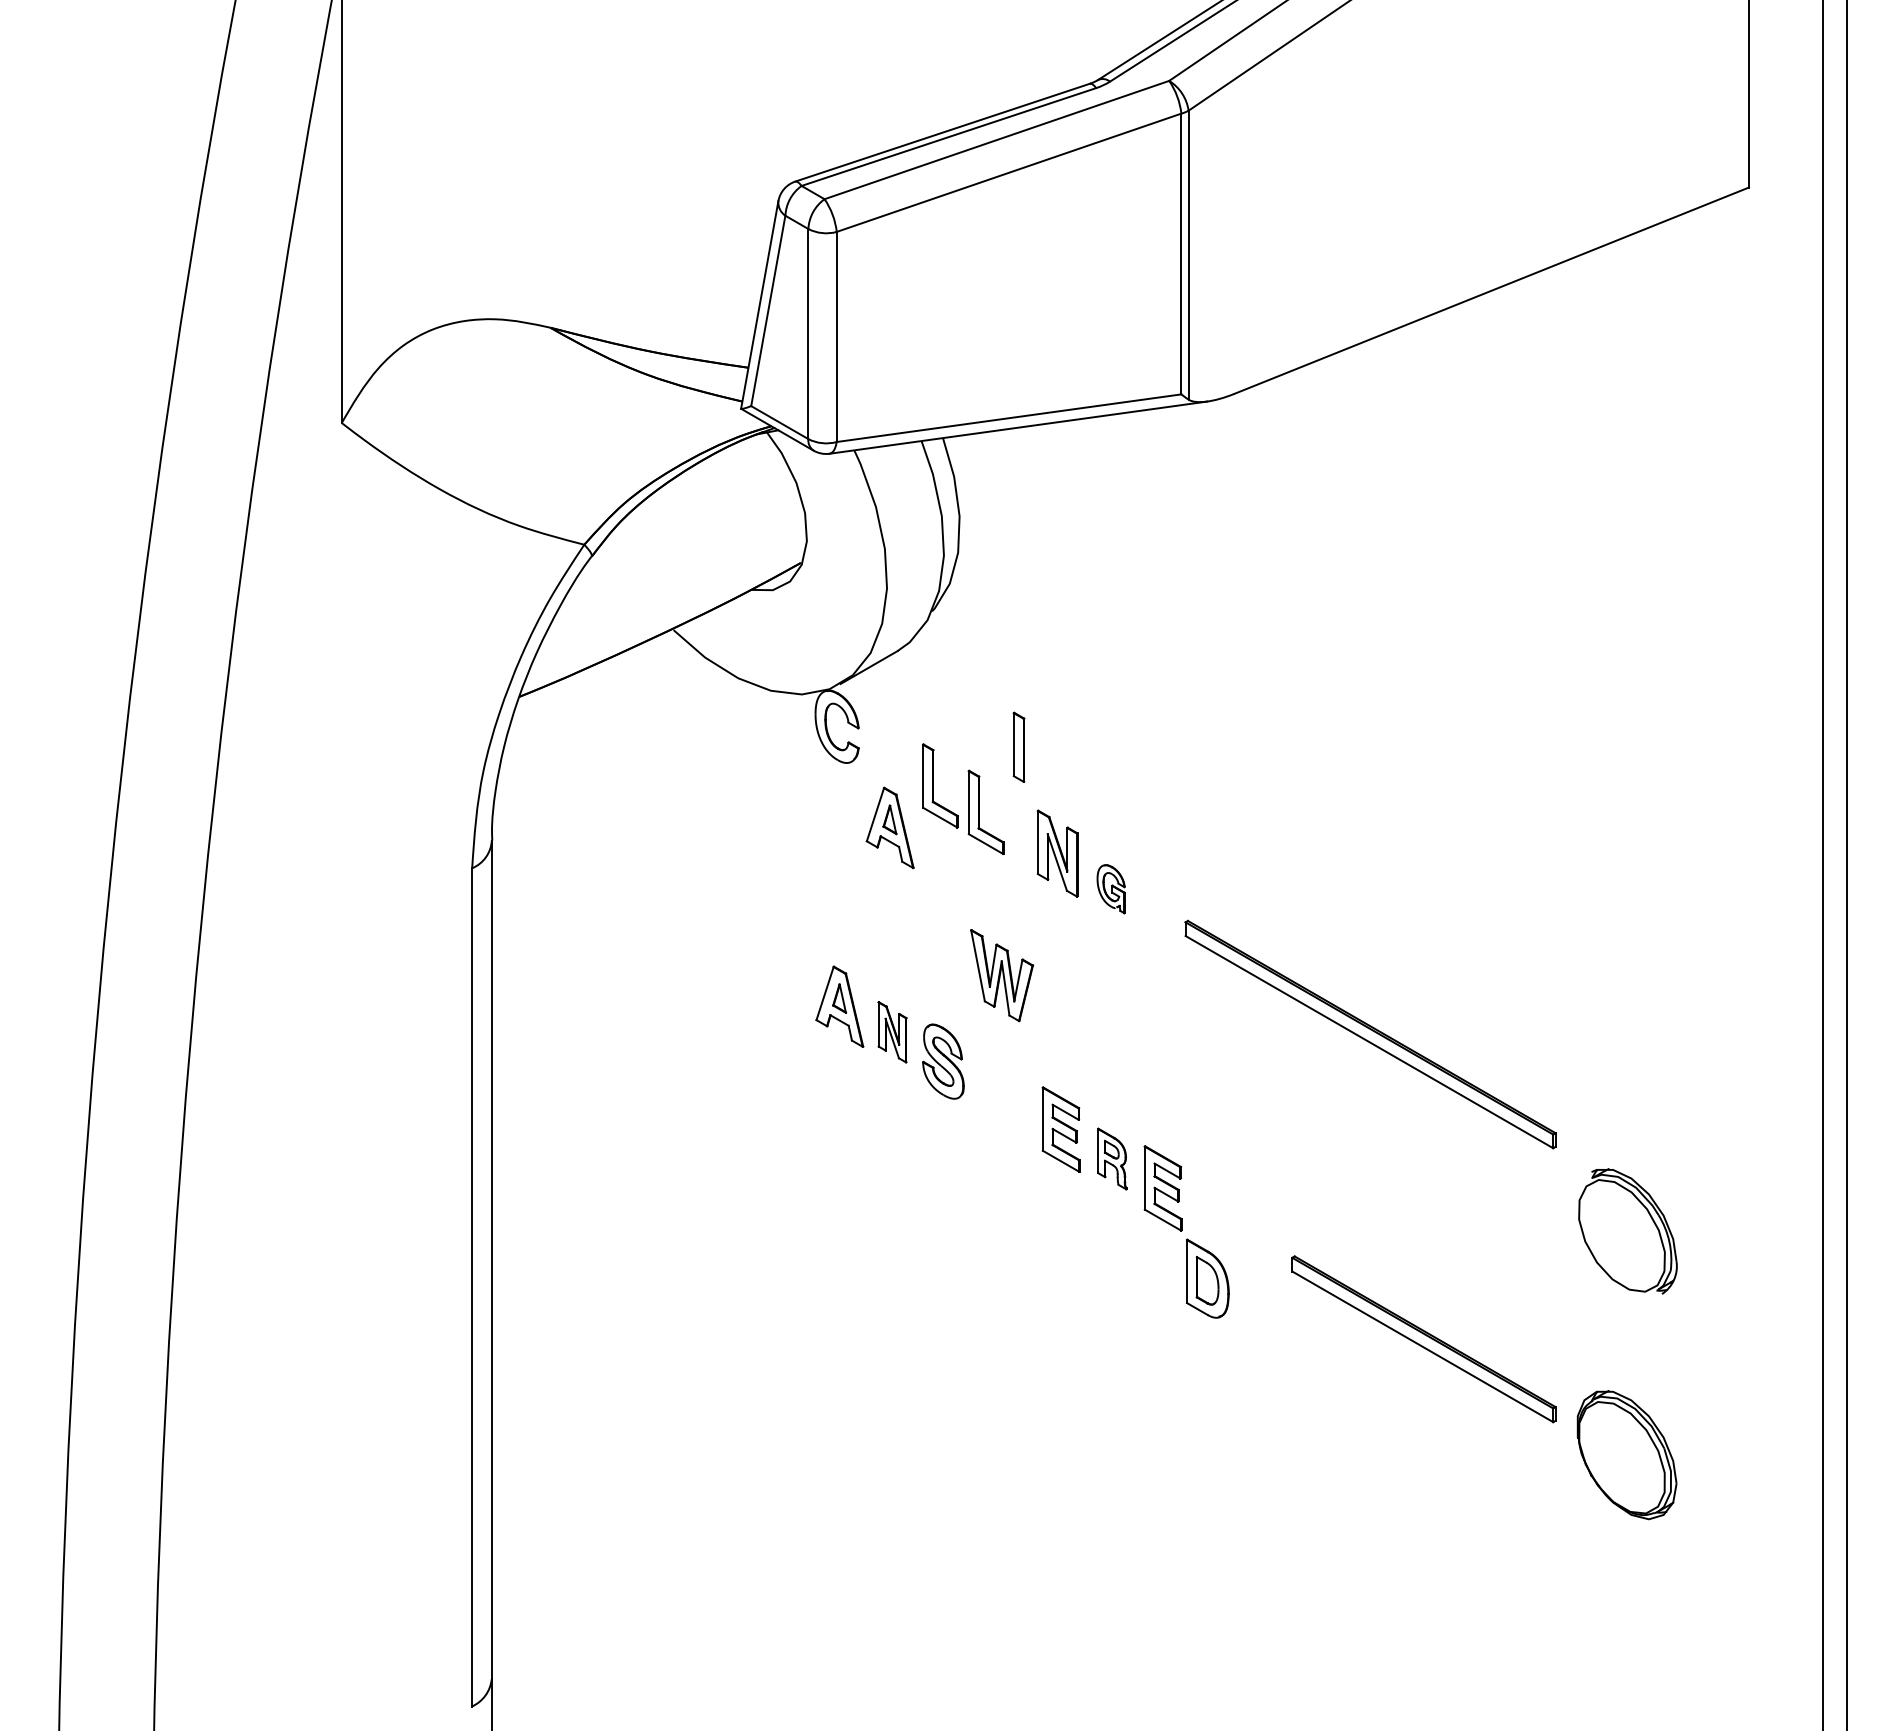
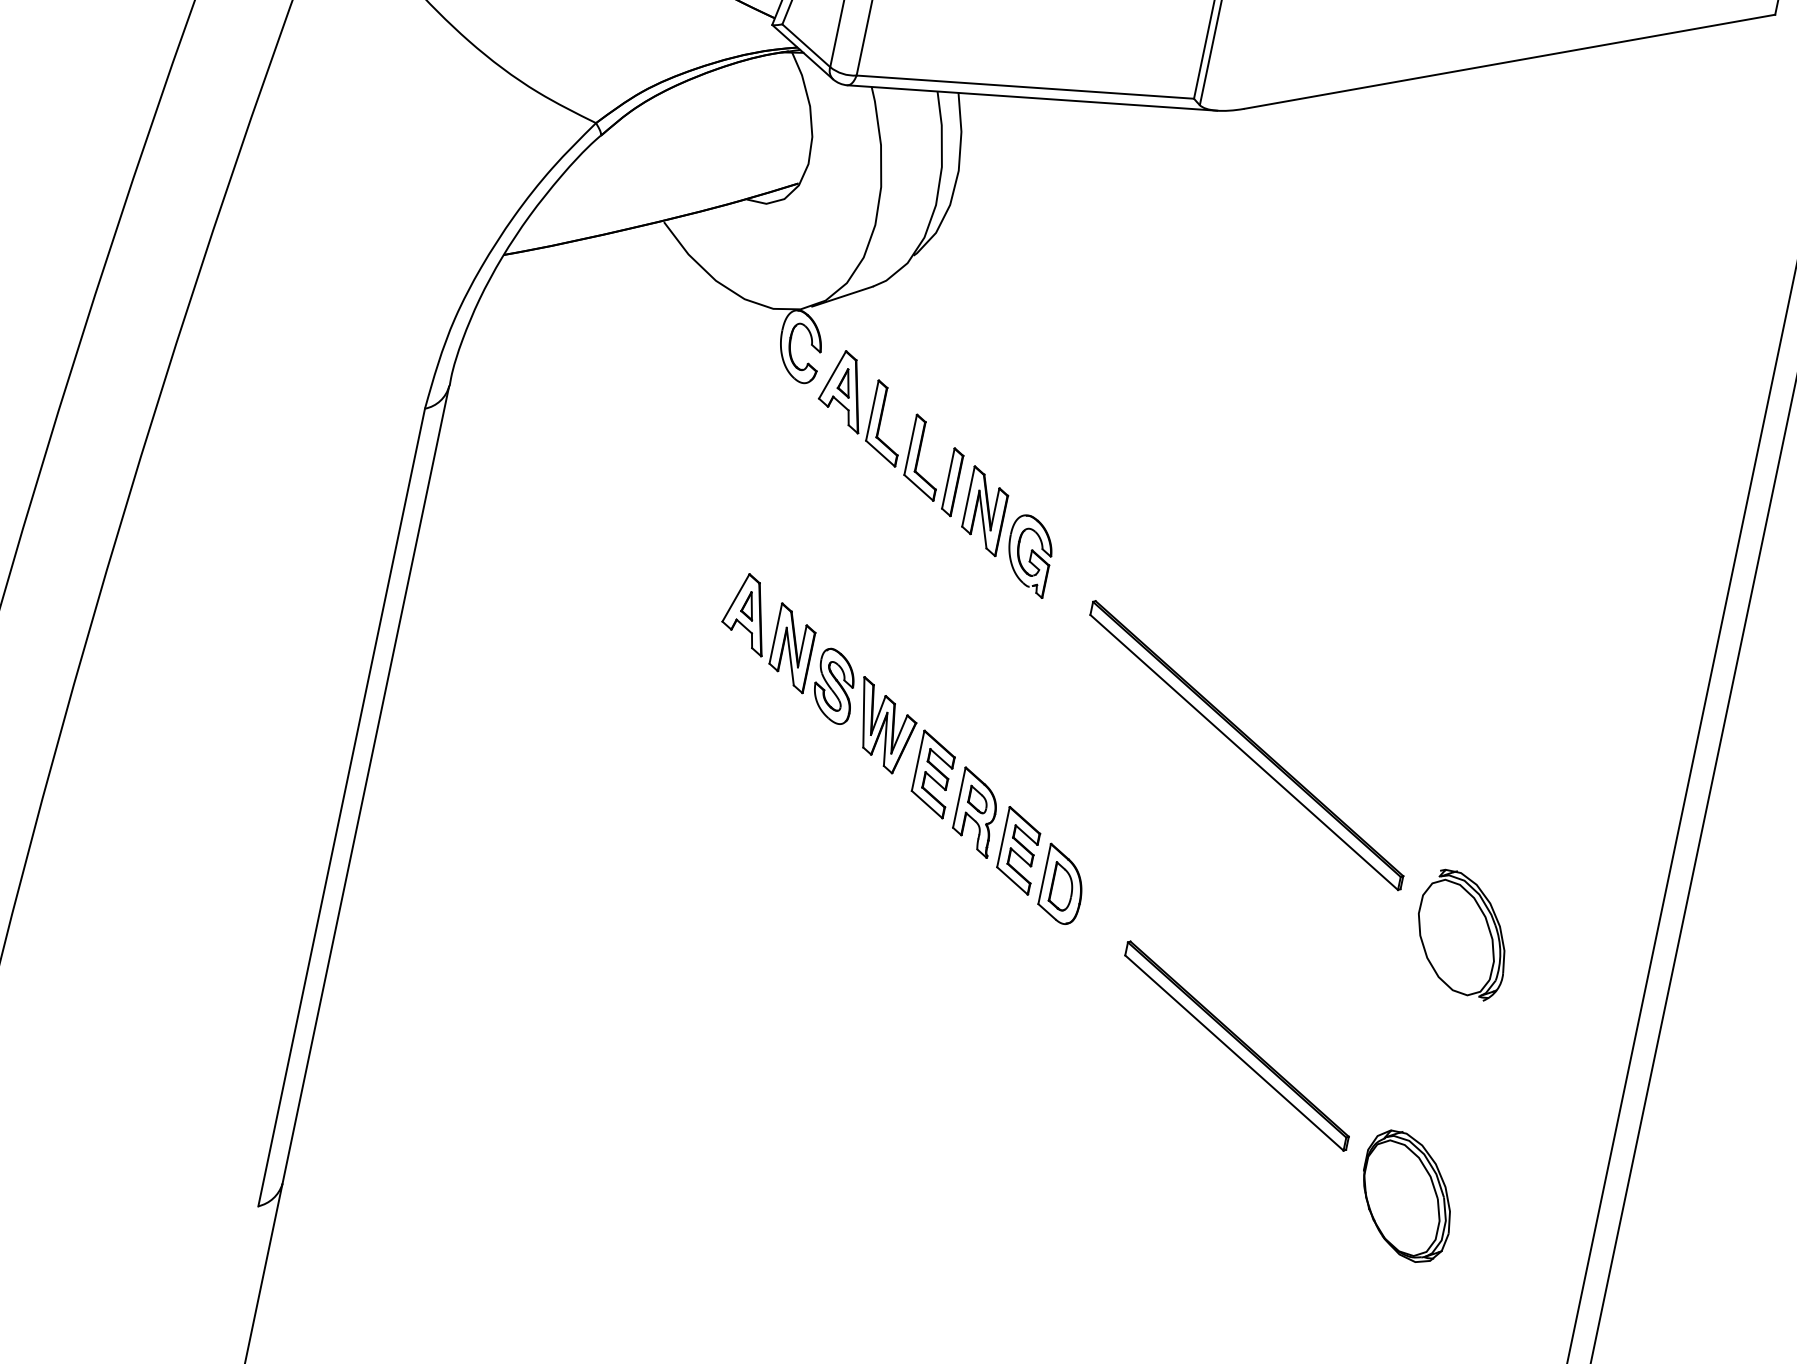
part: (1018, 746) -> (952, 481), moved
part: (889, 827) -> (843, 390), moved
part: (1110, 889) -> (1028, 555), size x1.67
part: (1002, 975) -> (885, 726), moved
part: (892, 1032) -> (792, 648), size x1.43
part: (1112, 1158) -> (976, 812), size x1.43
part: (1627, 1231) -> (1462, 934), moved
part: (1207, 1278) -> (1062, 884), moved

